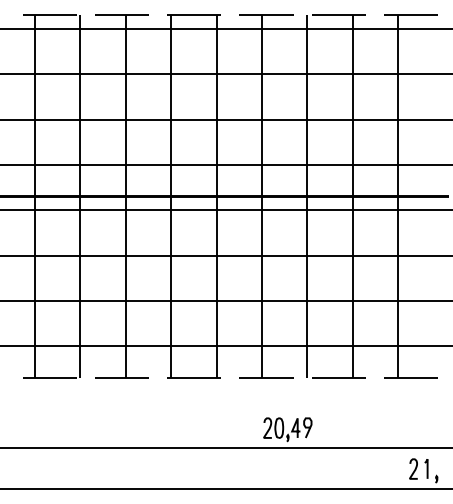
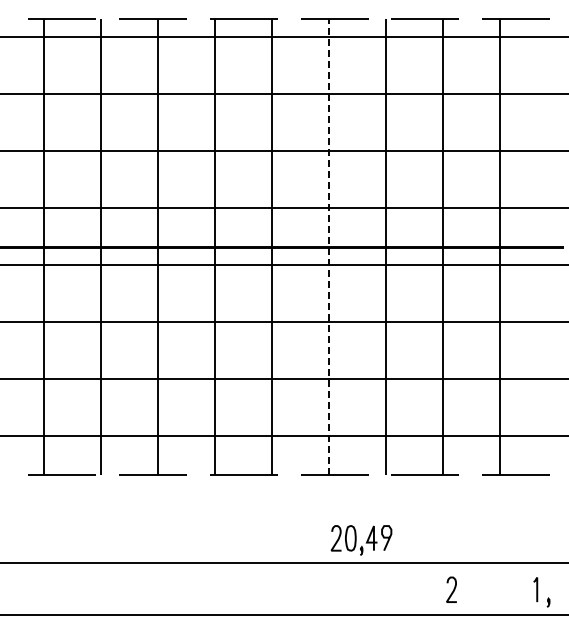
line: (261, 195) -> (328, 246), solid -> dashed
curve: (414, 469) -> (452, 590), moved

